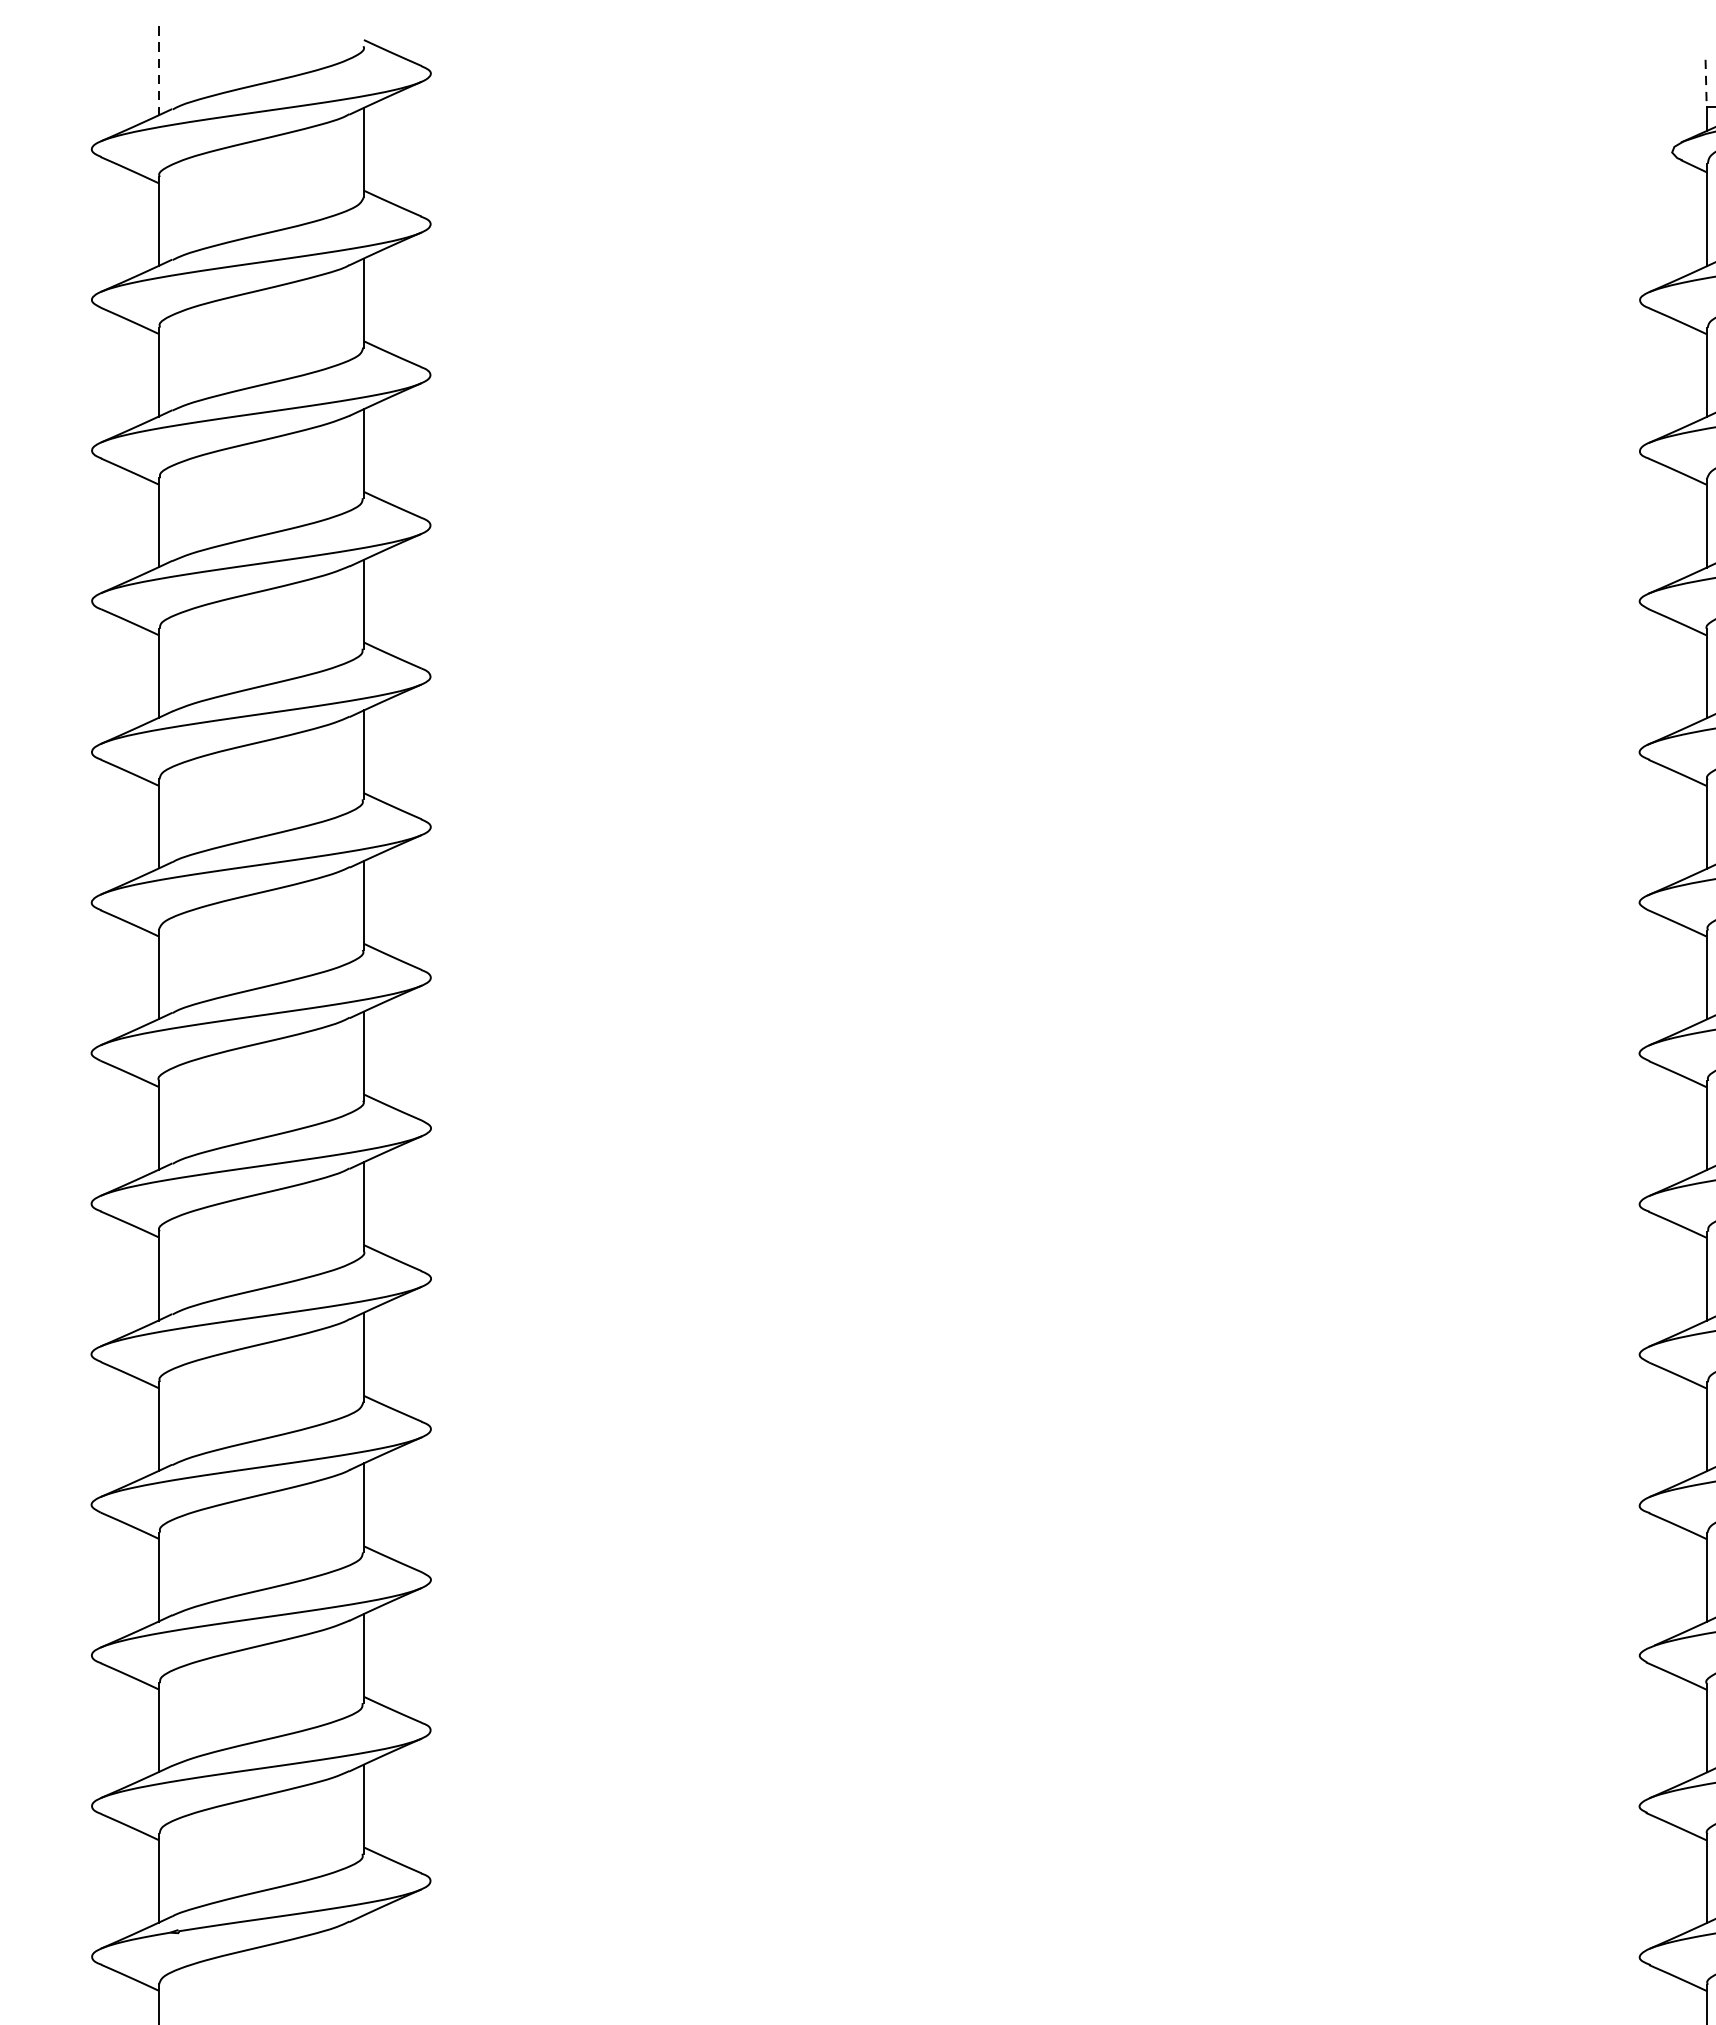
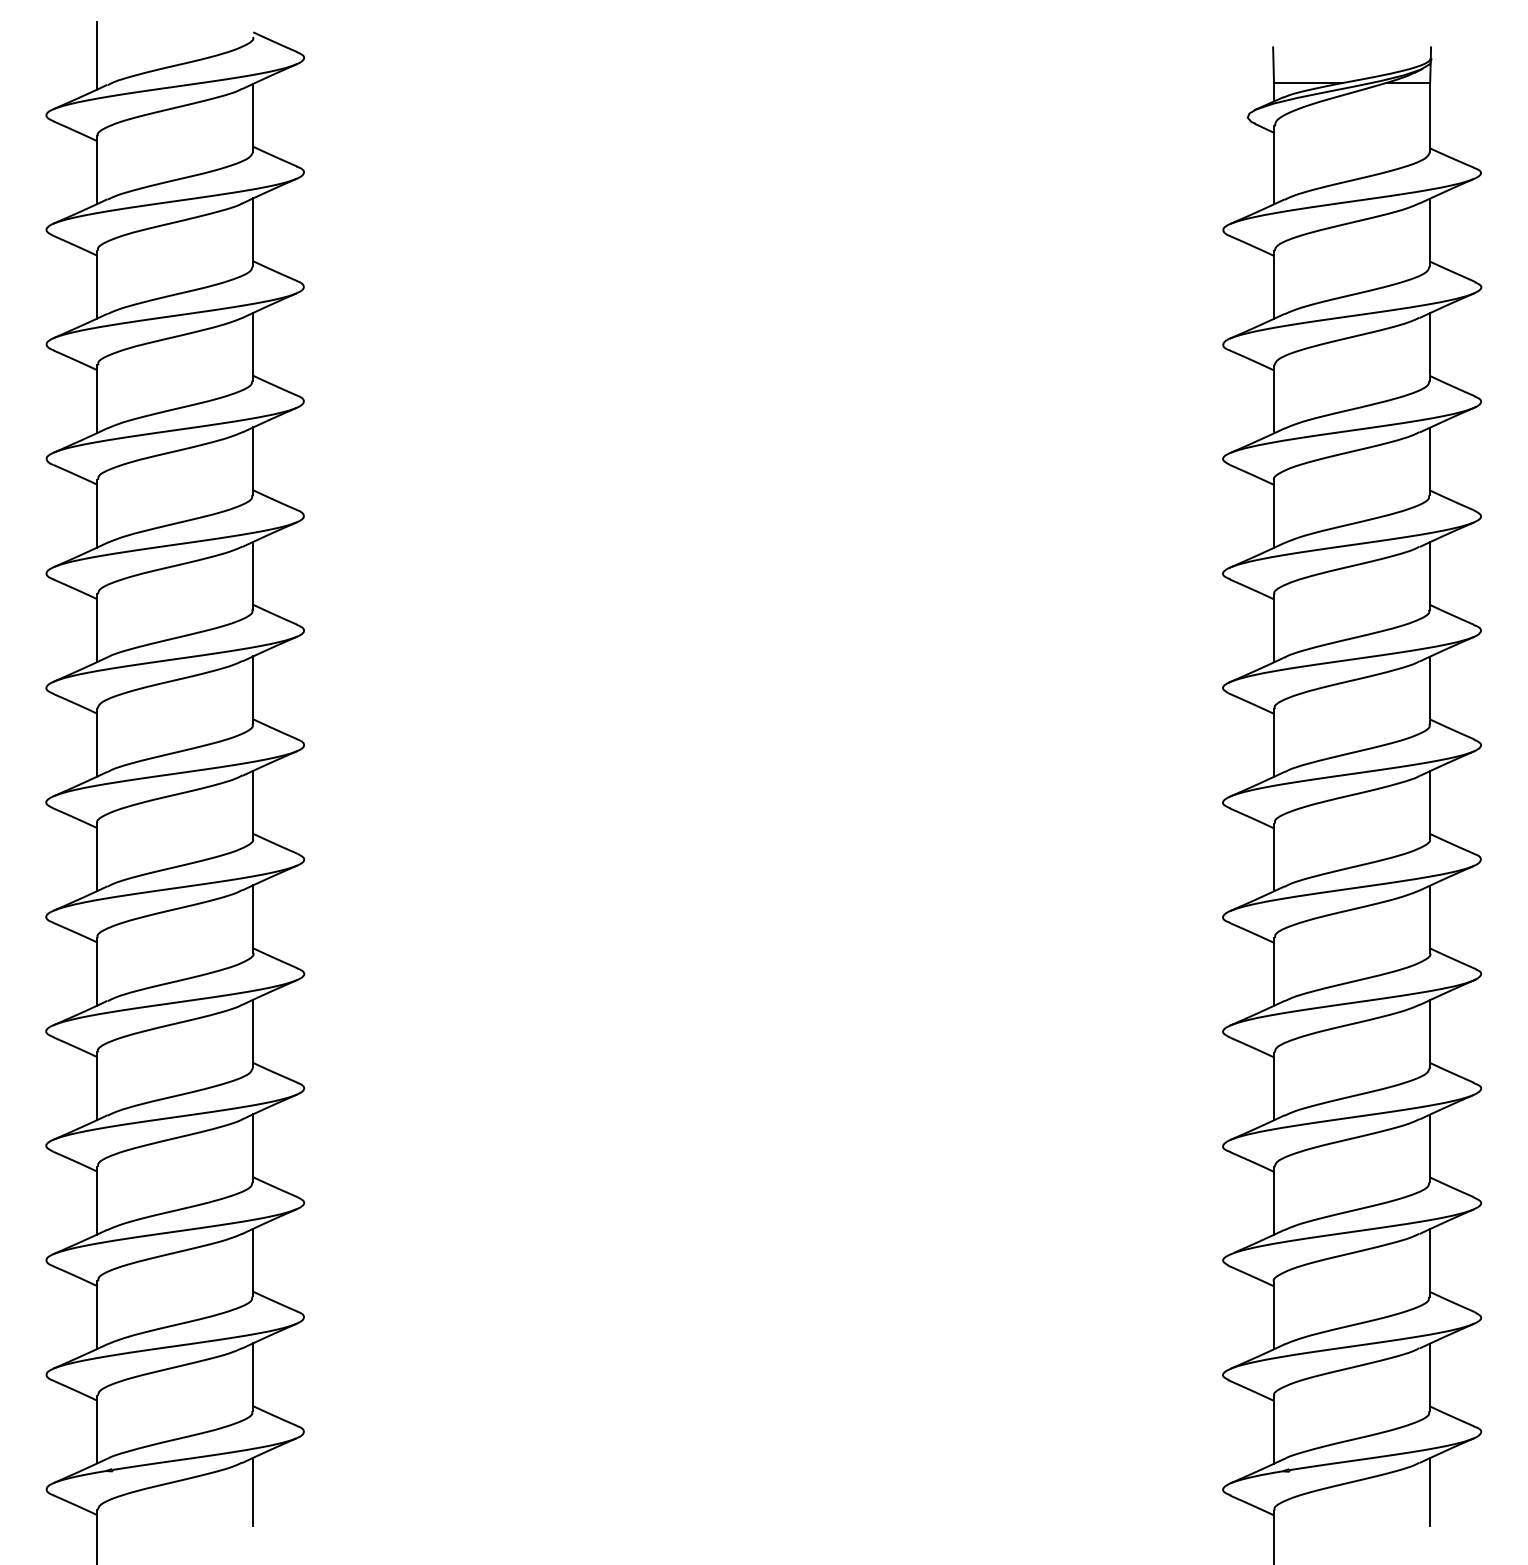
line: (159, 70) -> (97, 55), dashed -> solid
line: (1706, 83) -> (1273, 65), dashed -> solid
line: (364, 1959) -> (253, 1491), added

